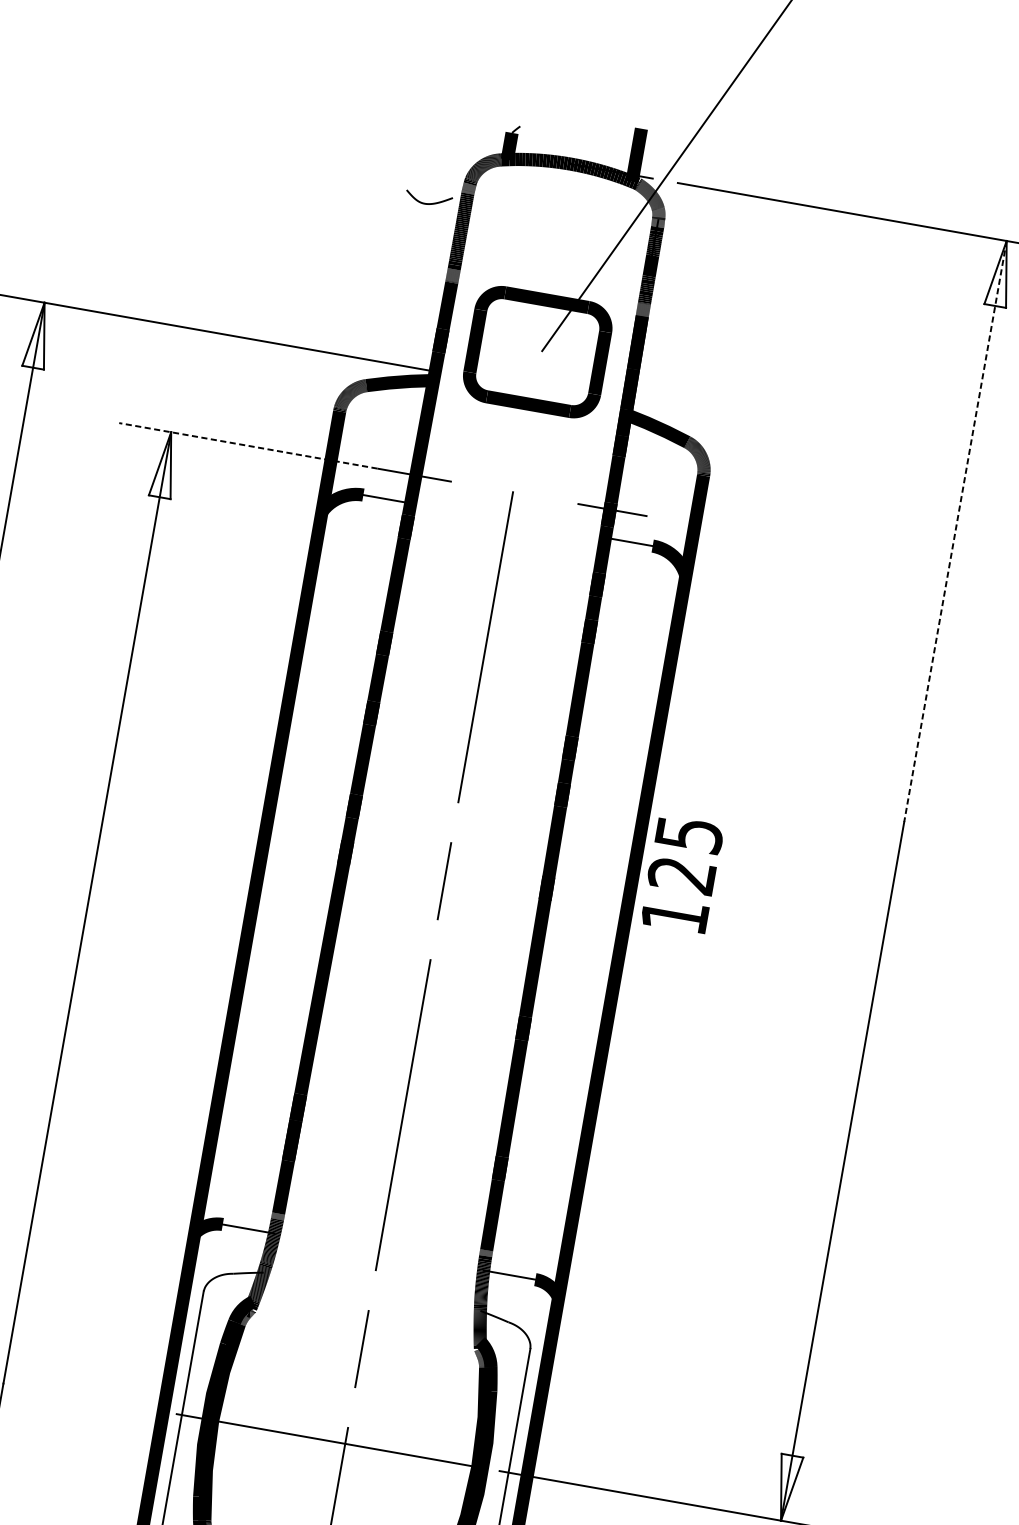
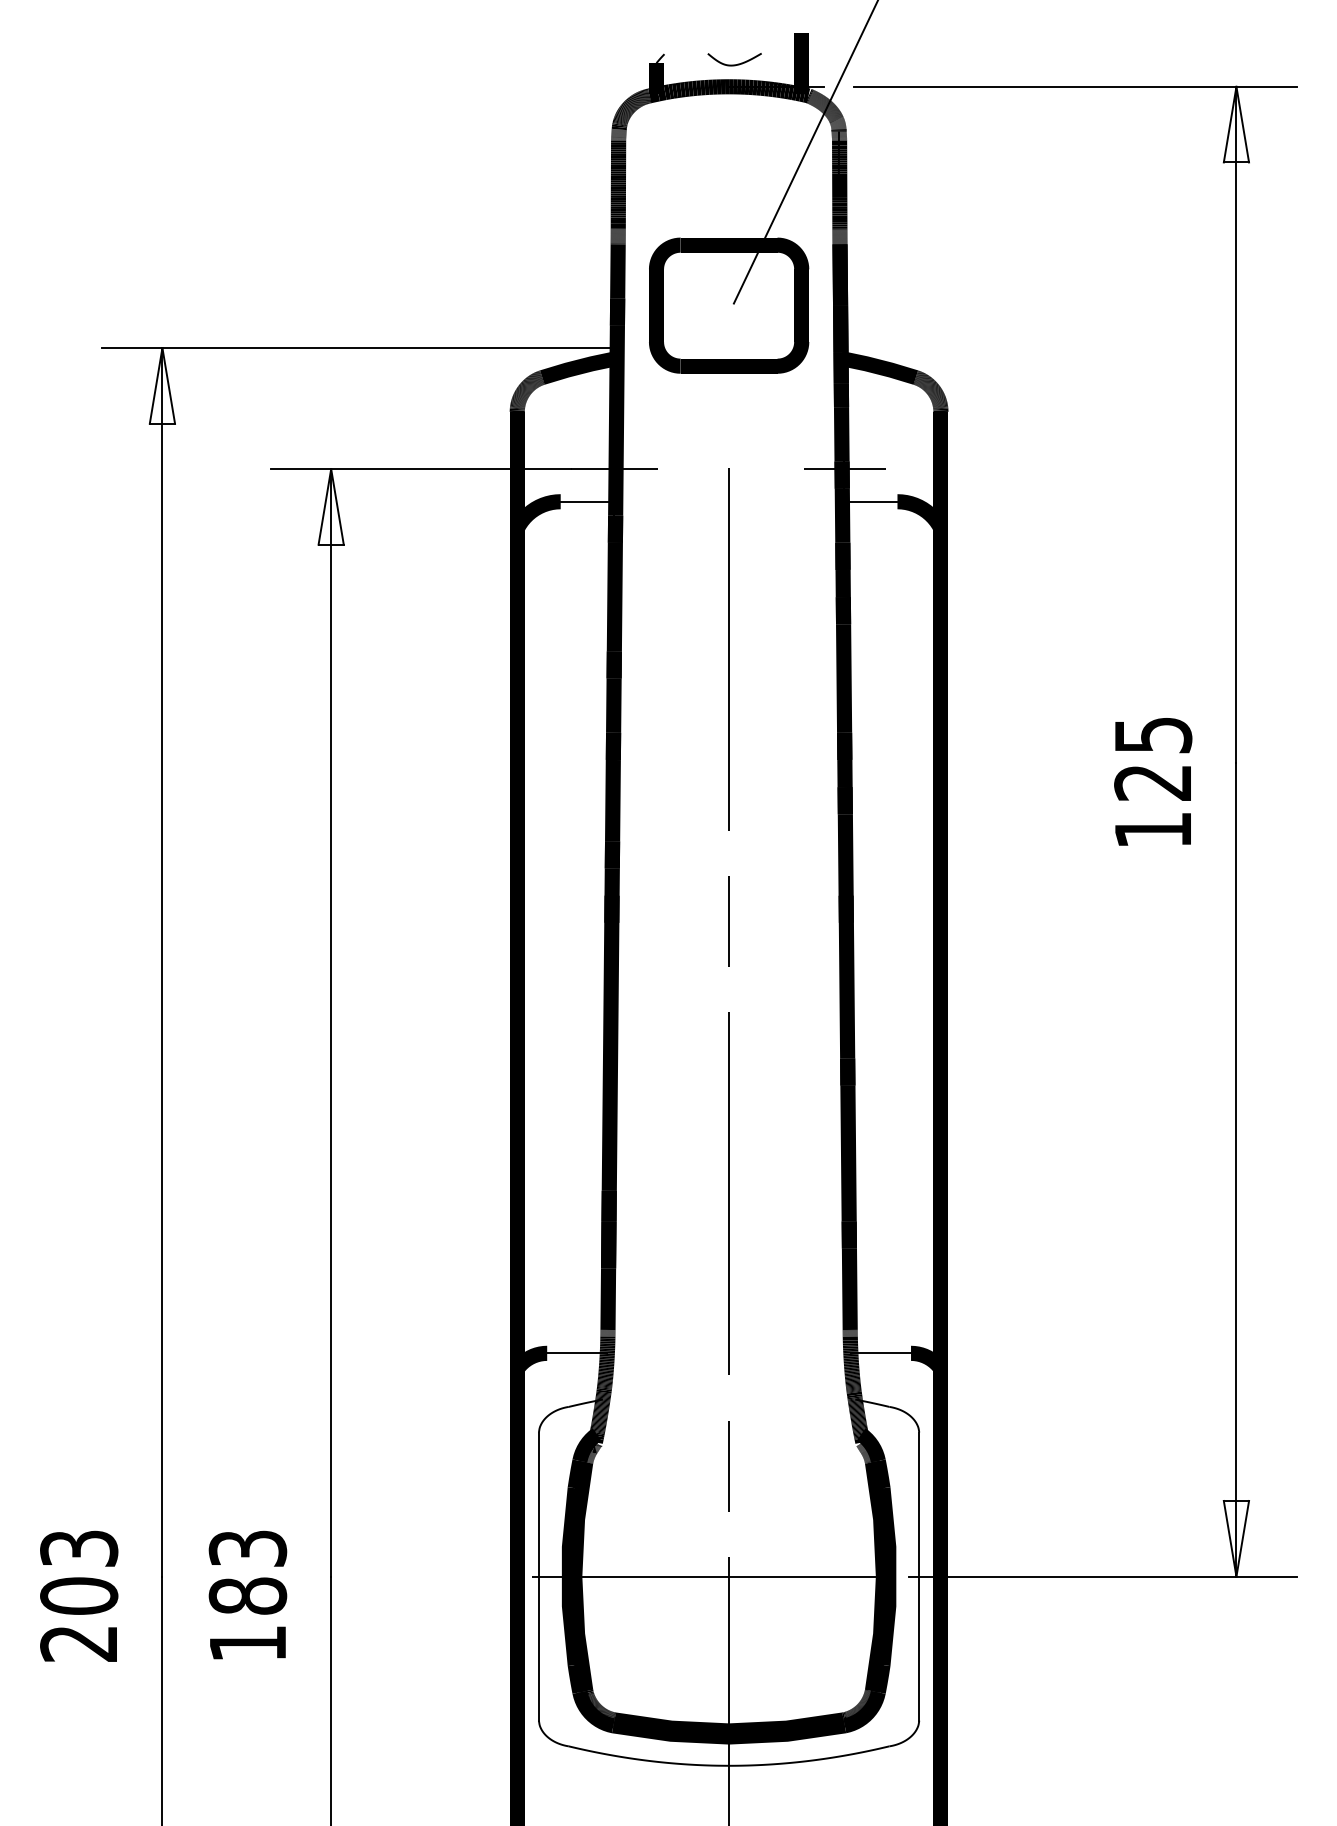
curve: (430, 202) -> (737, 63), moved
line: (247, 446) -> (420, 469), dashed -> solid
line: (955, 531) -> (1236, 425), dashed -> solid
text: (682, 874) -> (1153, 781), moved

